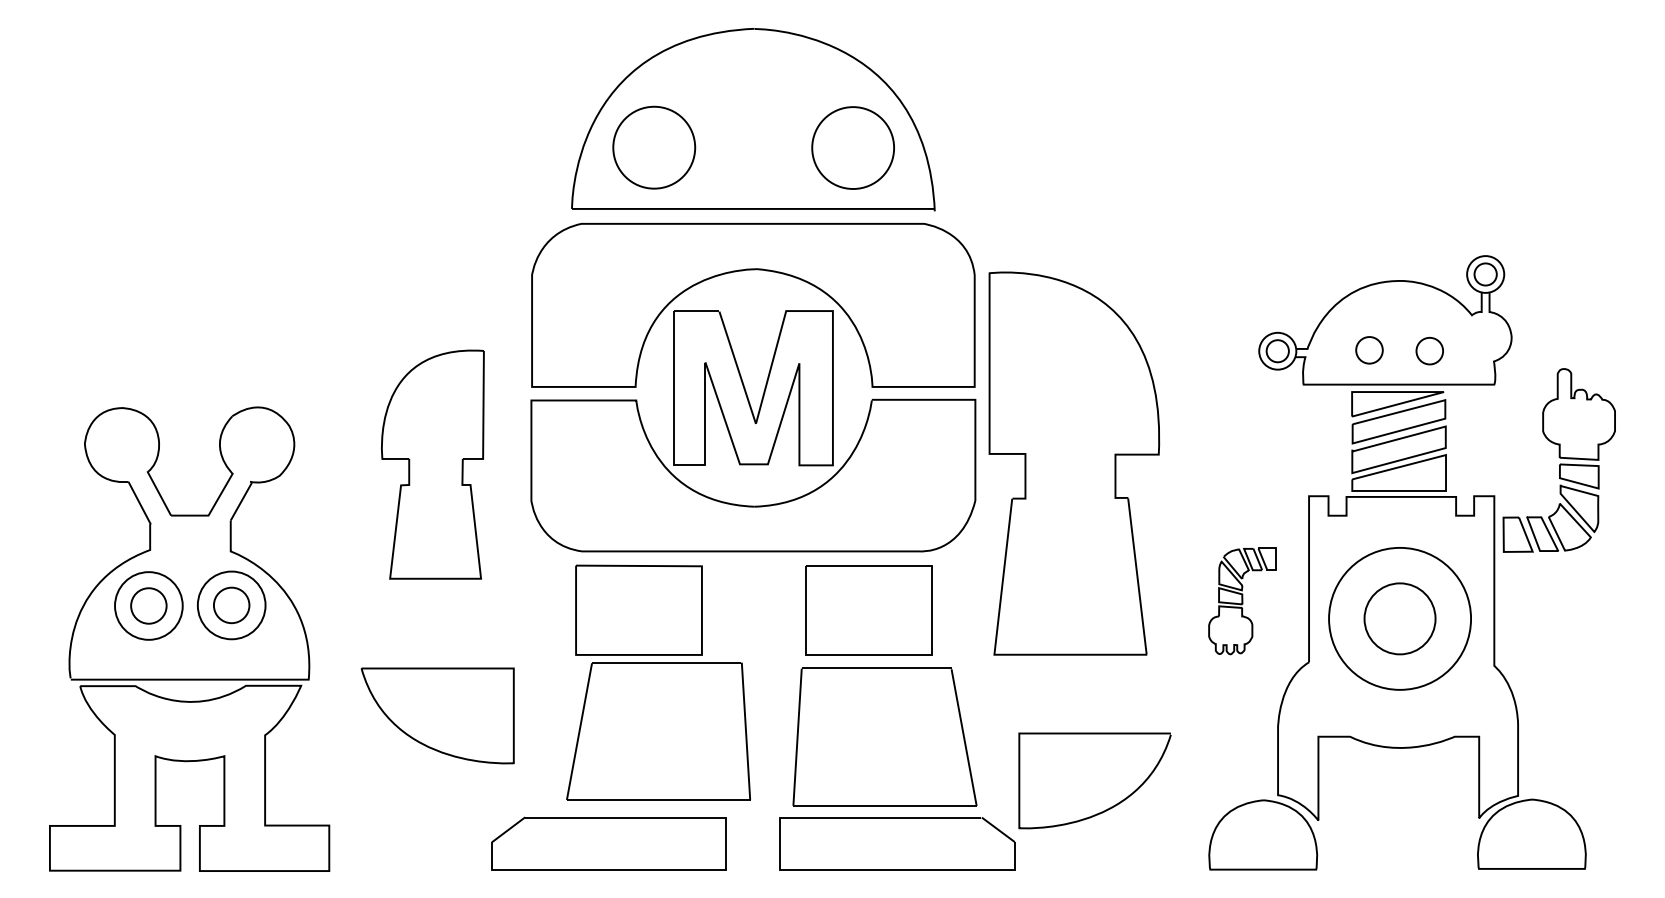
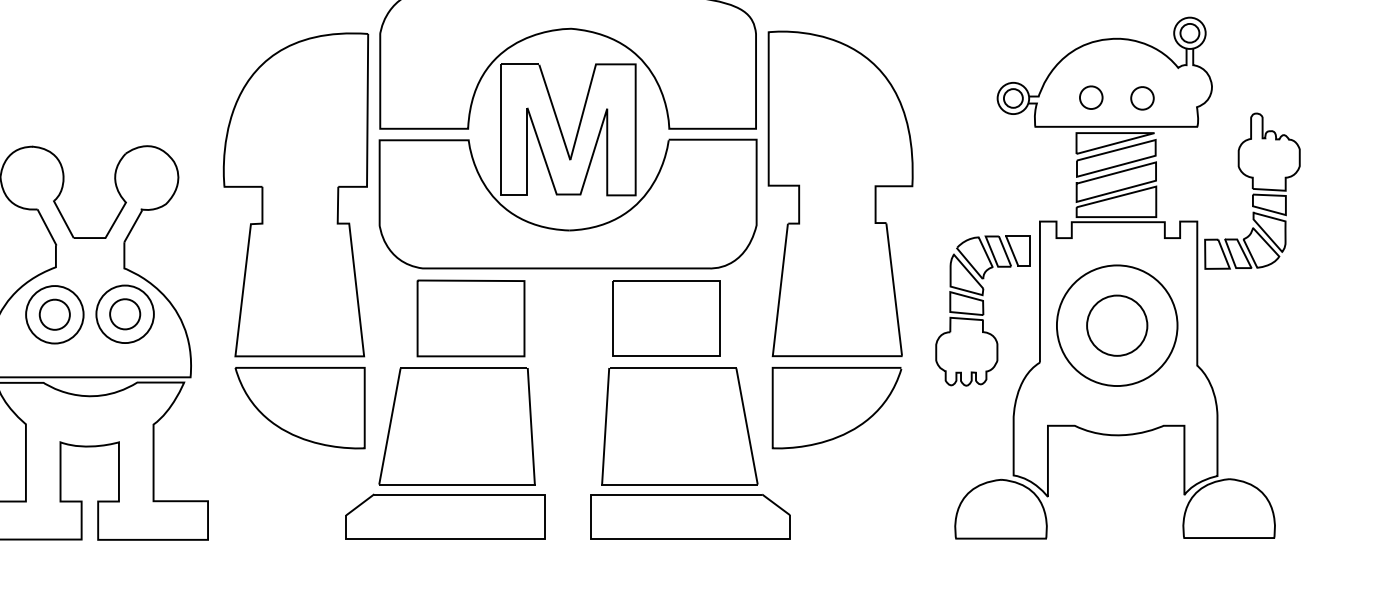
part: (432, 464) -> (295, 194), size x1.67
part: (1242, 601) -> (983, 310), size x1.67
part: (658, 731) -> (457, 426), moved
curve: (1107, 808) -> (847, 431), moved

